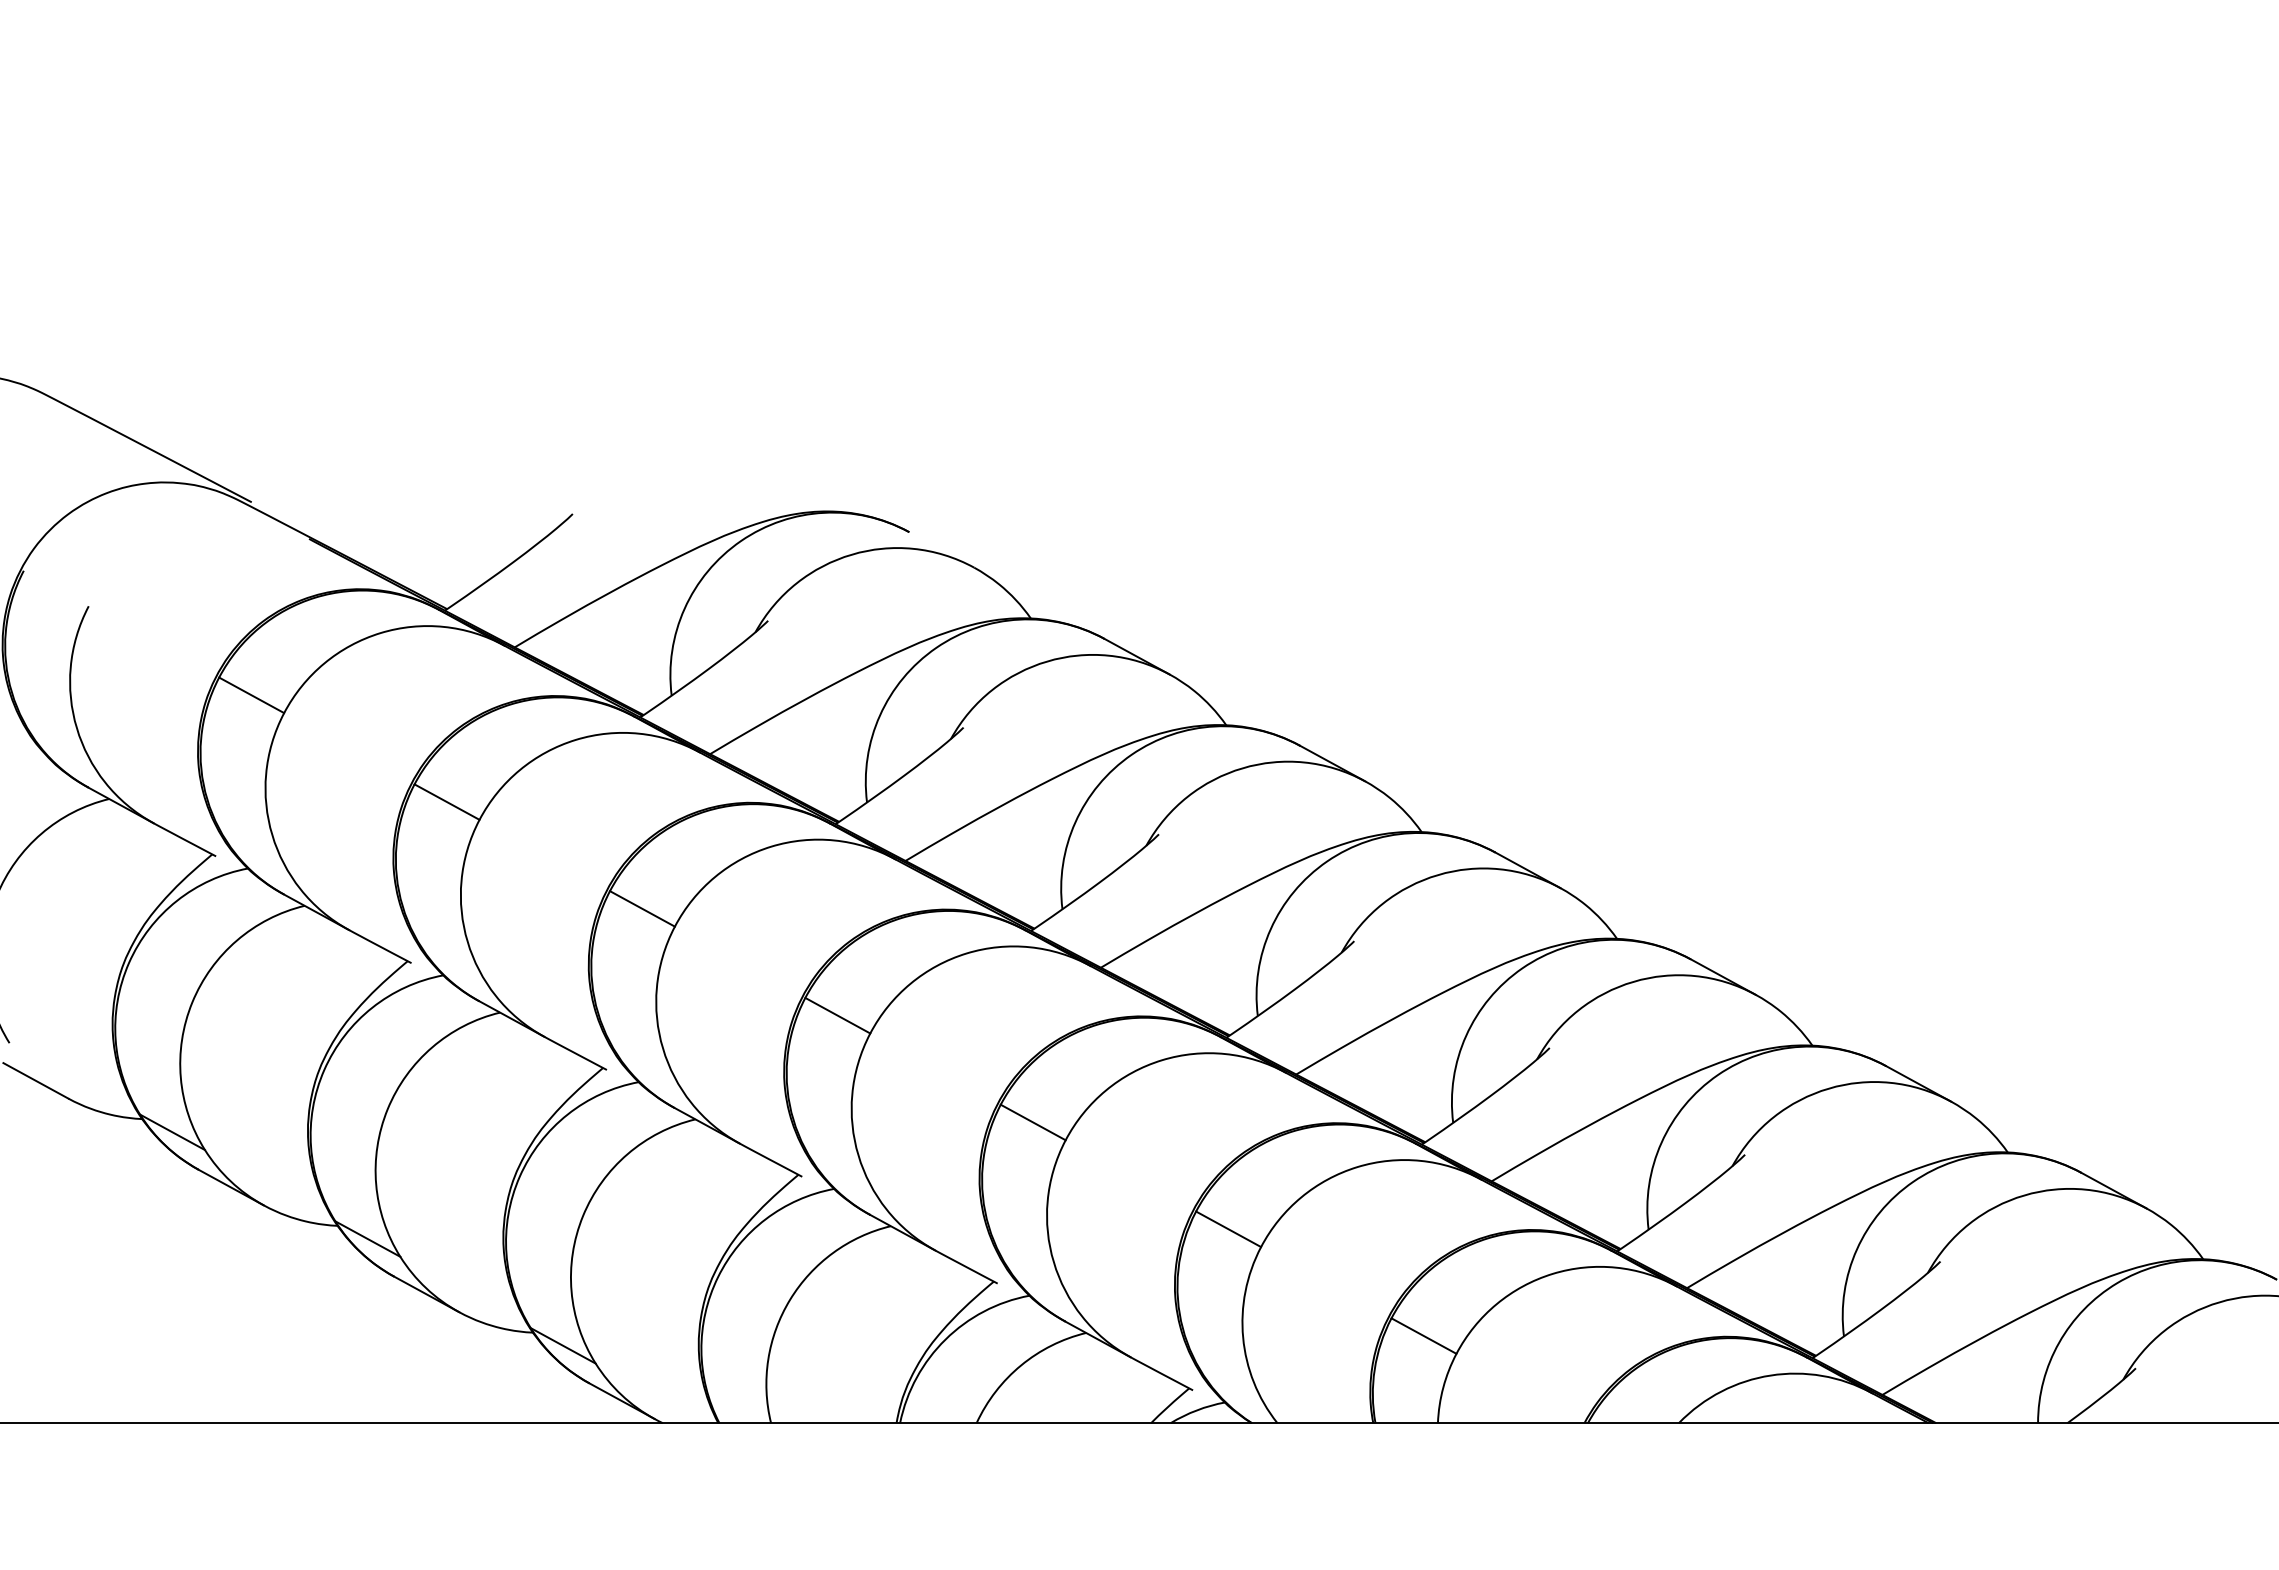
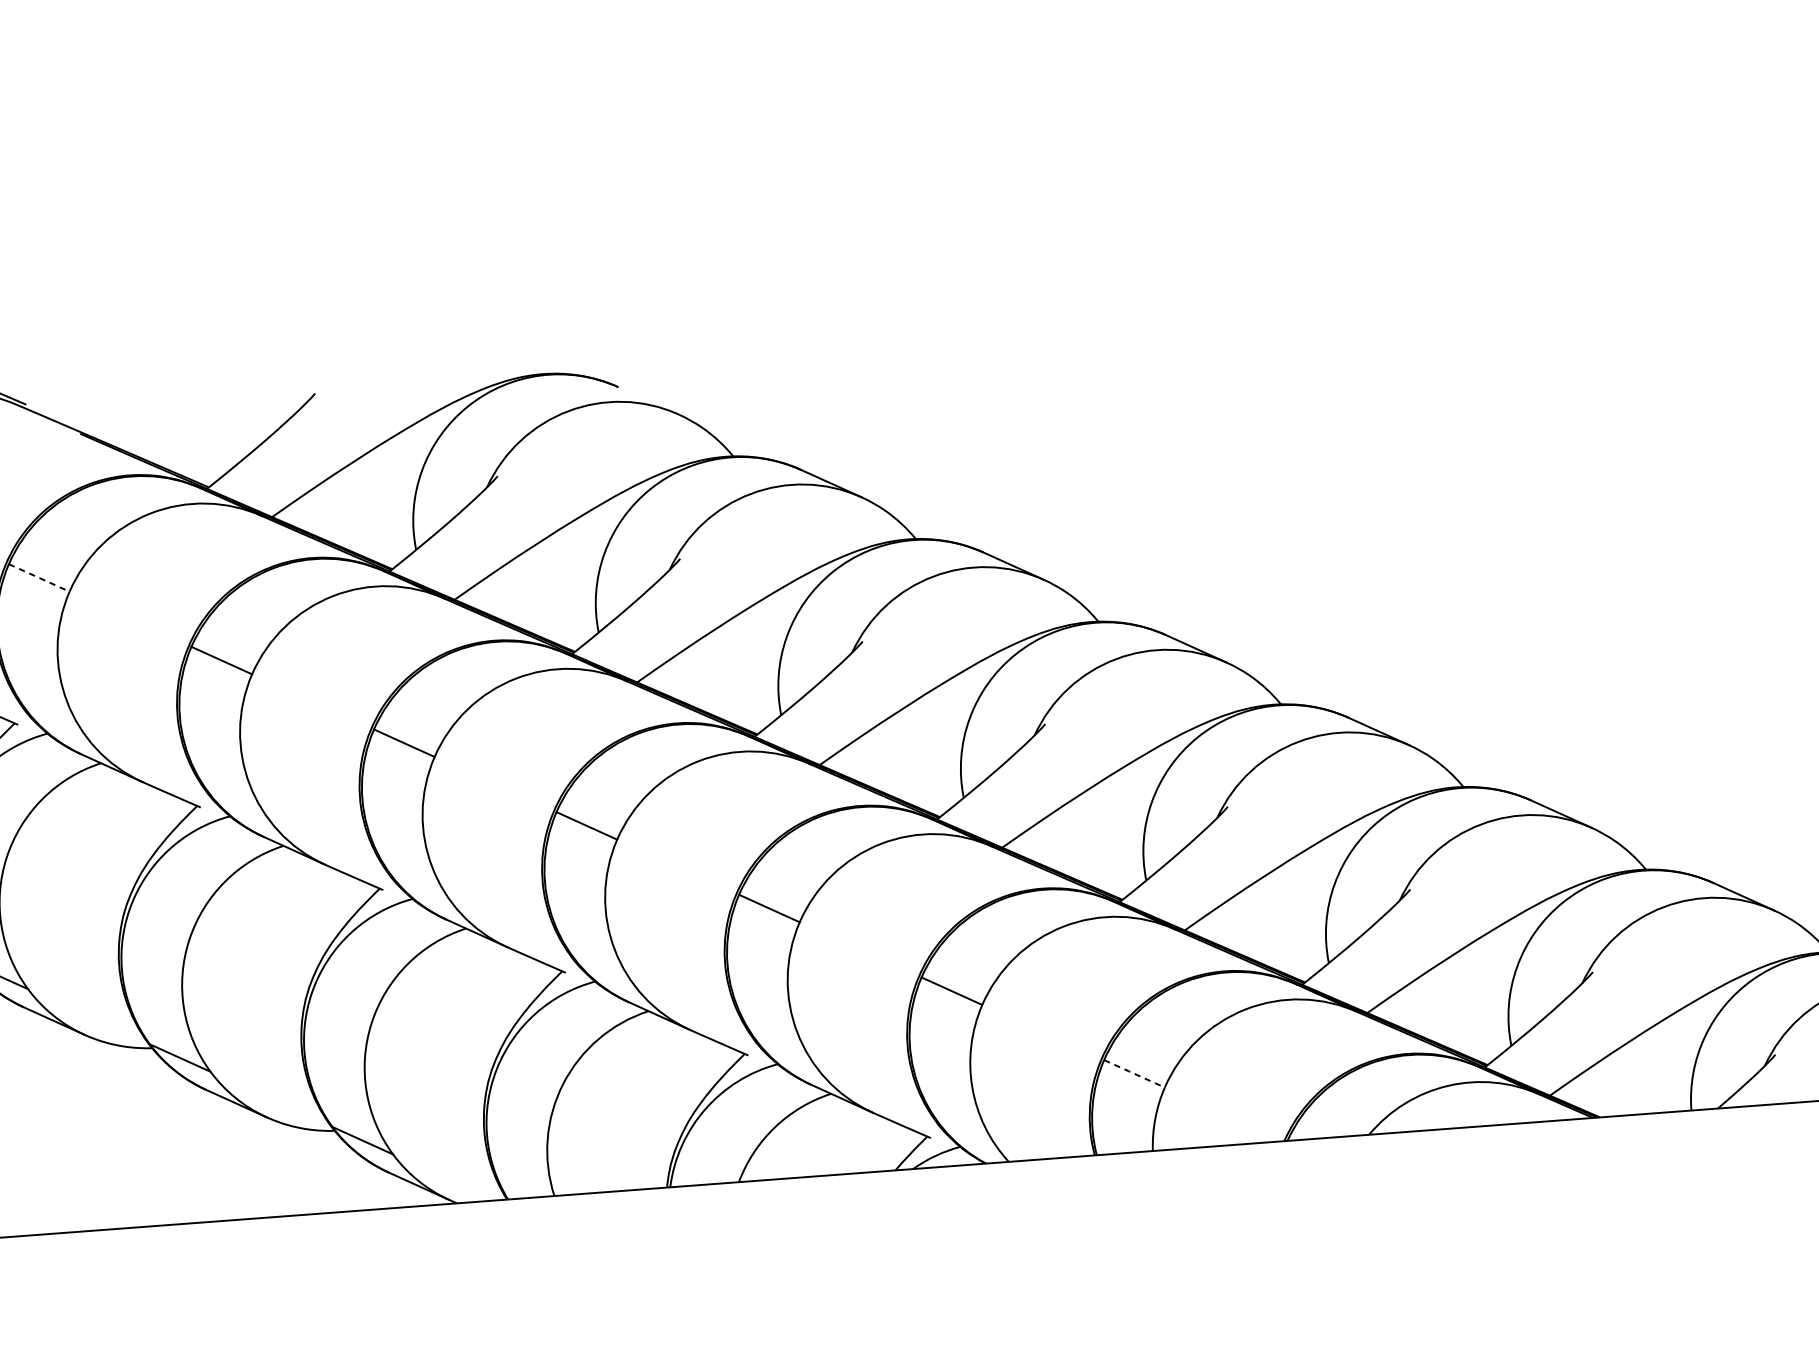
line: (251, 695) -> (39, 578), solid -> dashed
line: (1424, 1336) -> (1134, 1074), solid -> dashed

